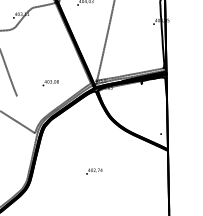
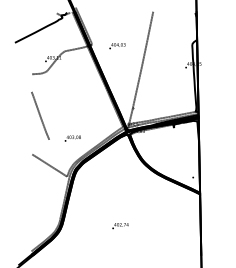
text: (50, 83) -> (72, 138), moved
text: (94, 172) -> (120, 226), moved

